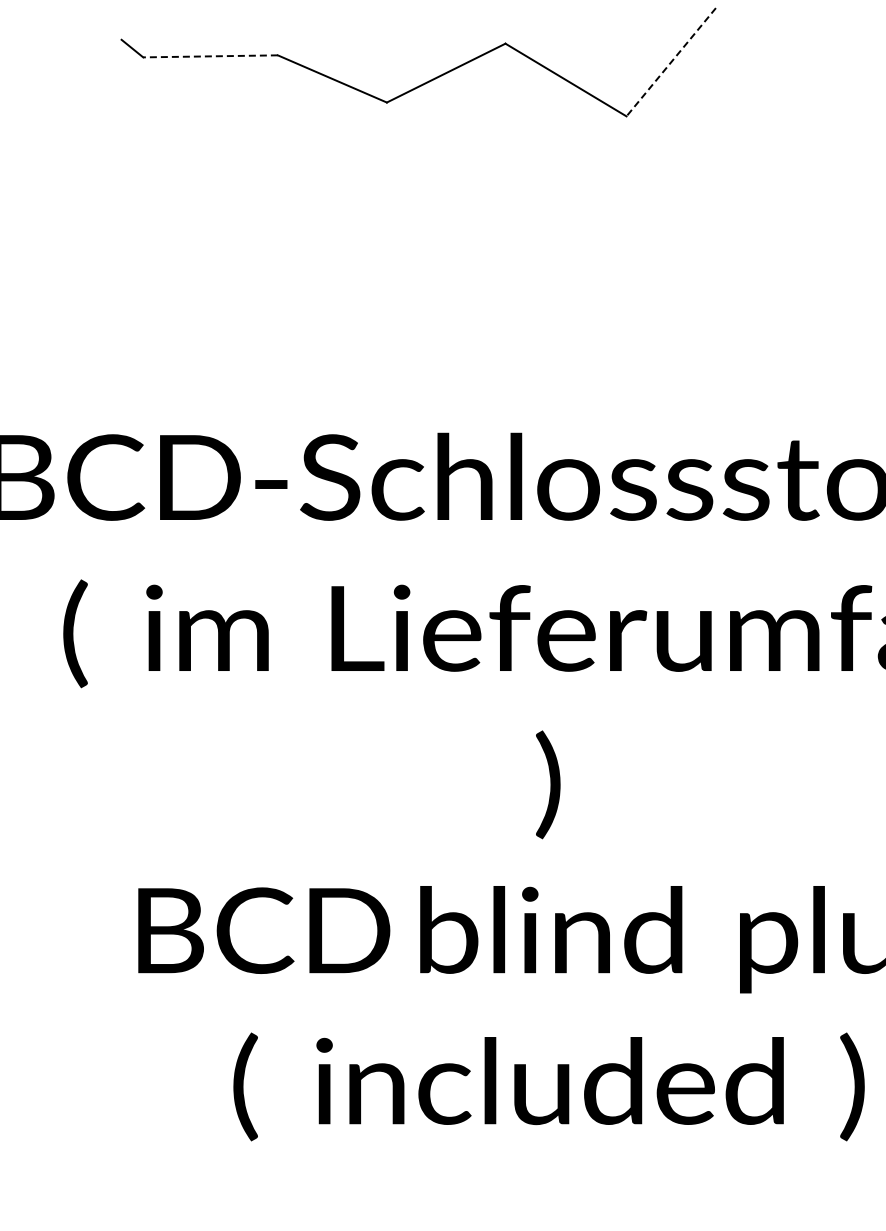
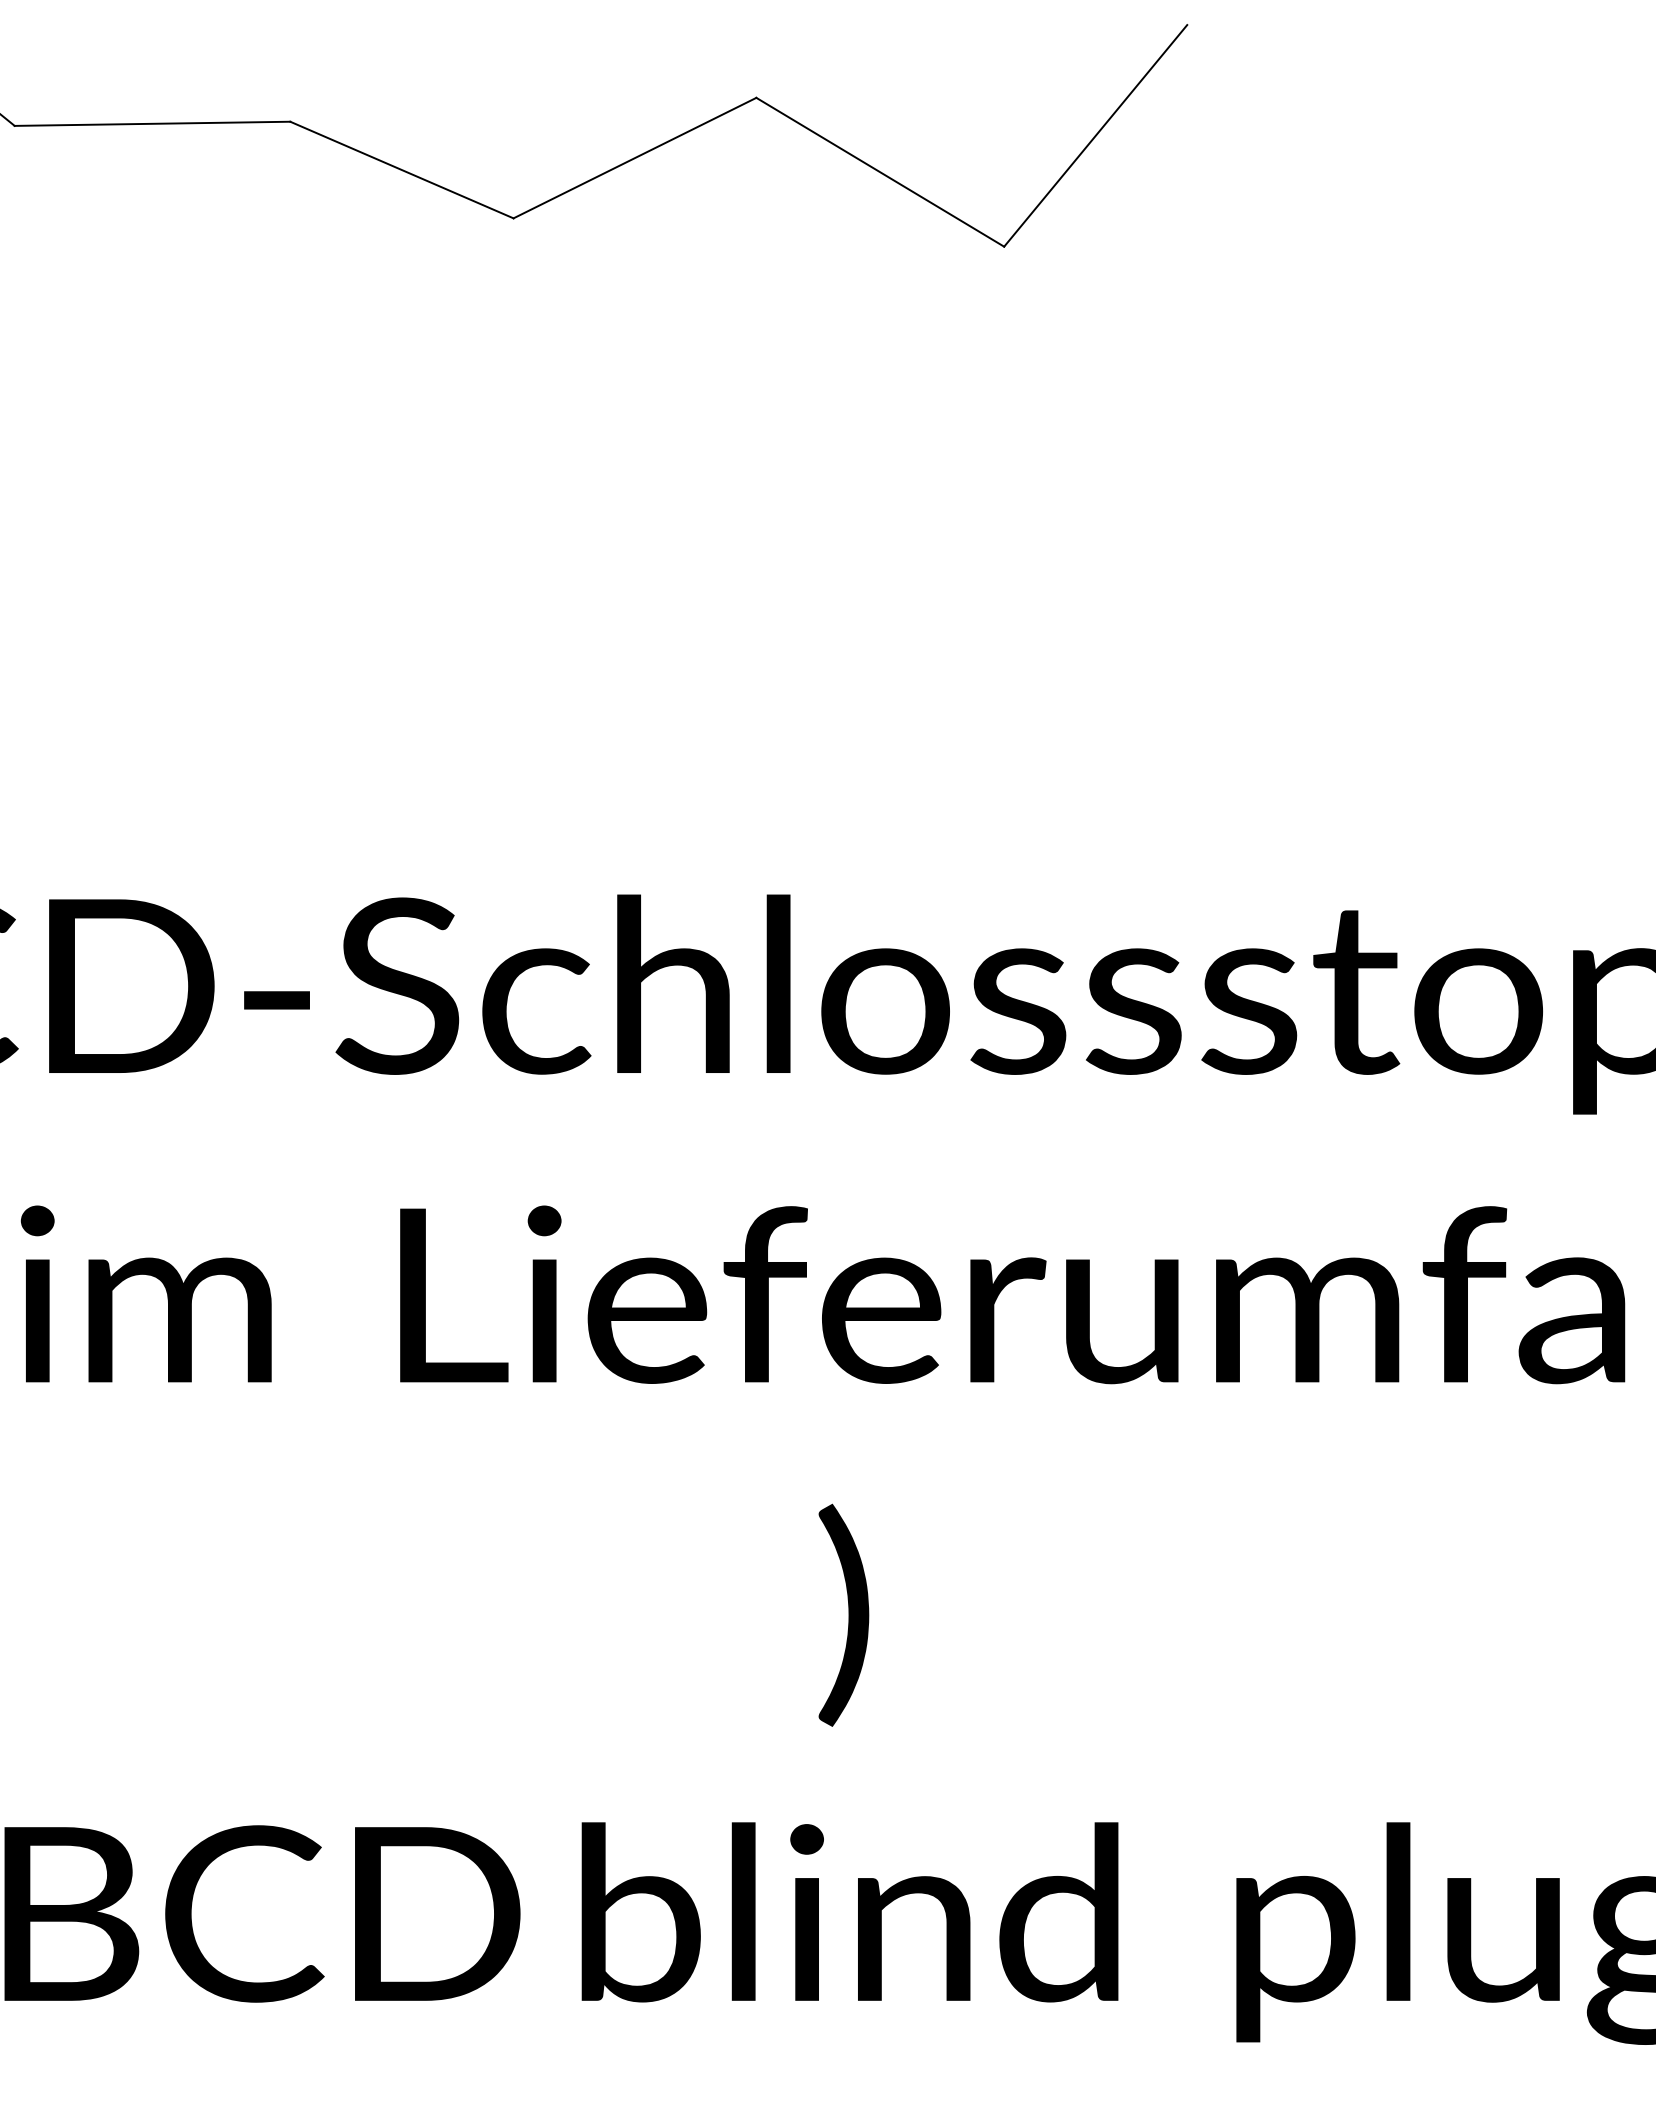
line: (210, 56) -> (152, 124), dashed -> solid
line: (670, 62) -> (1094, 136), dashed -> solid

